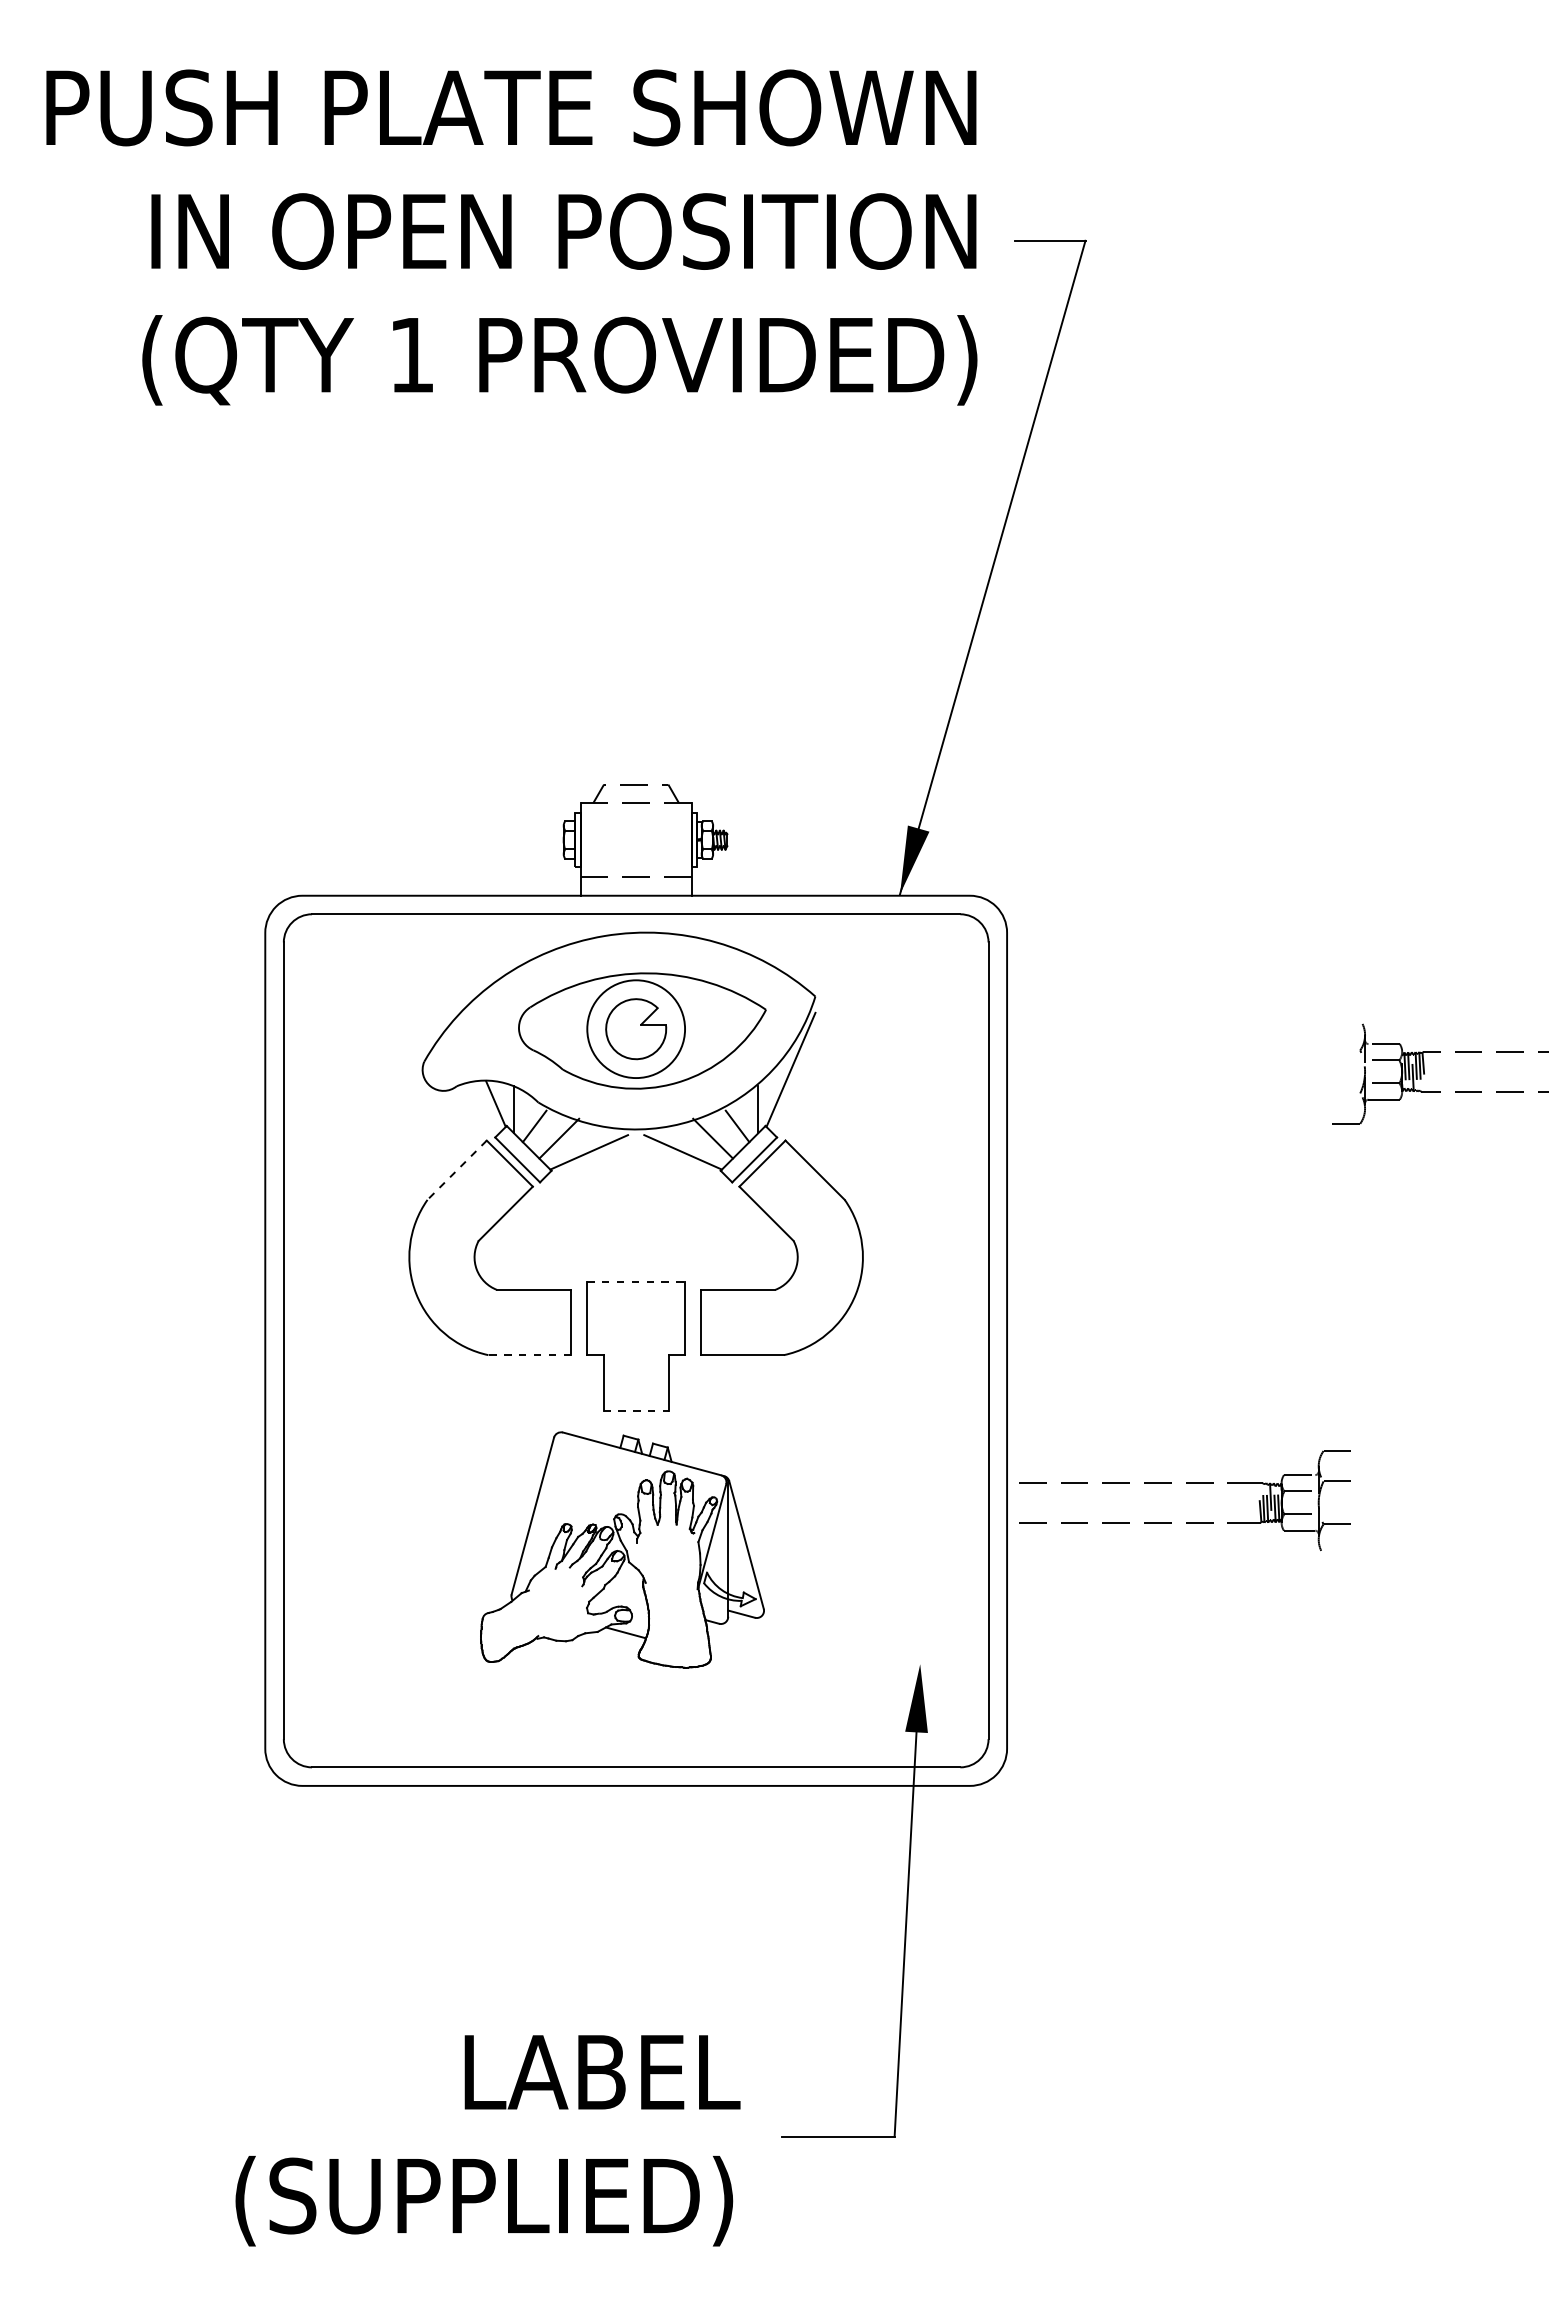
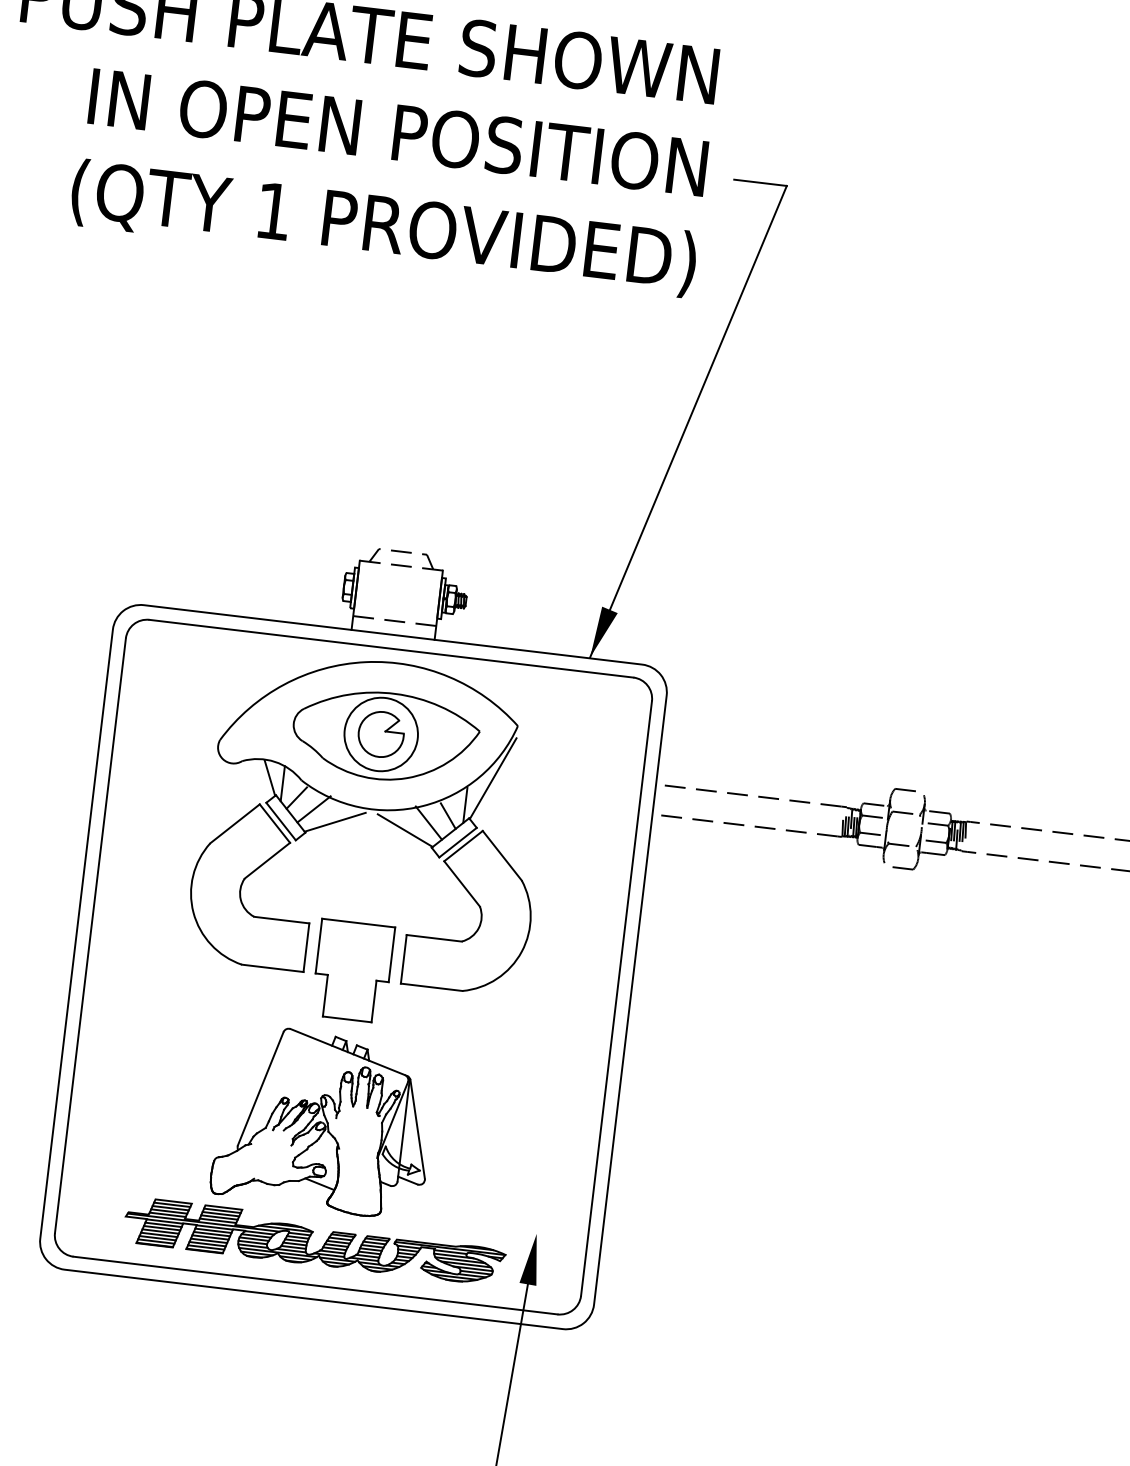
line: (457, 1170) -> (235, 824), dashed -> solid
line: (636, 1281) -> (359, 922), dashed -> solid
line: (529, 1355) -> (272, 968), dashed -> solid
line: (636, 1410) -> (347, 1019), dashed -> solid
part: (1186, 1483) -> (789, 800), moved
part: (621, 1705) -> (310, 1238), added

